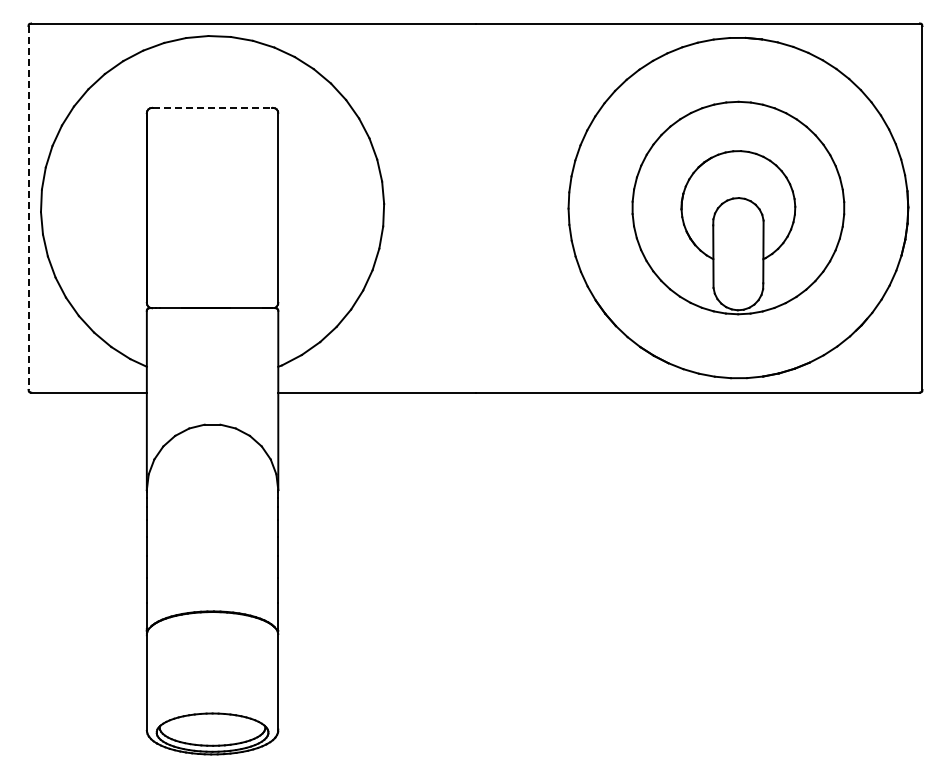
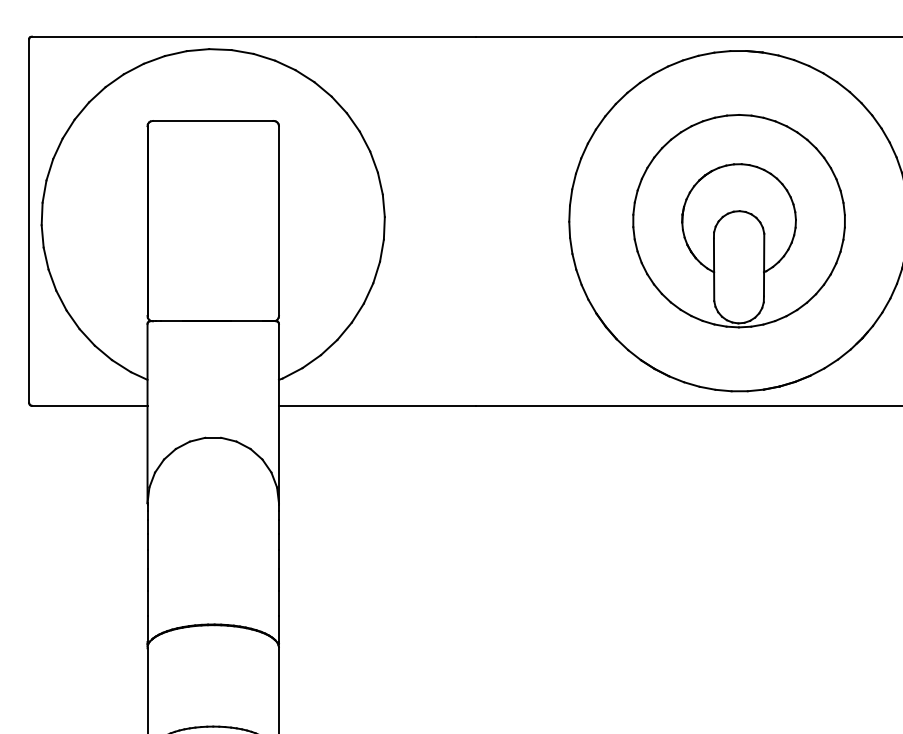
line: (213, 107) -> (214, 120), dashed -> solid
line: (28, 208) -> (29, 221), dashed -> solid

